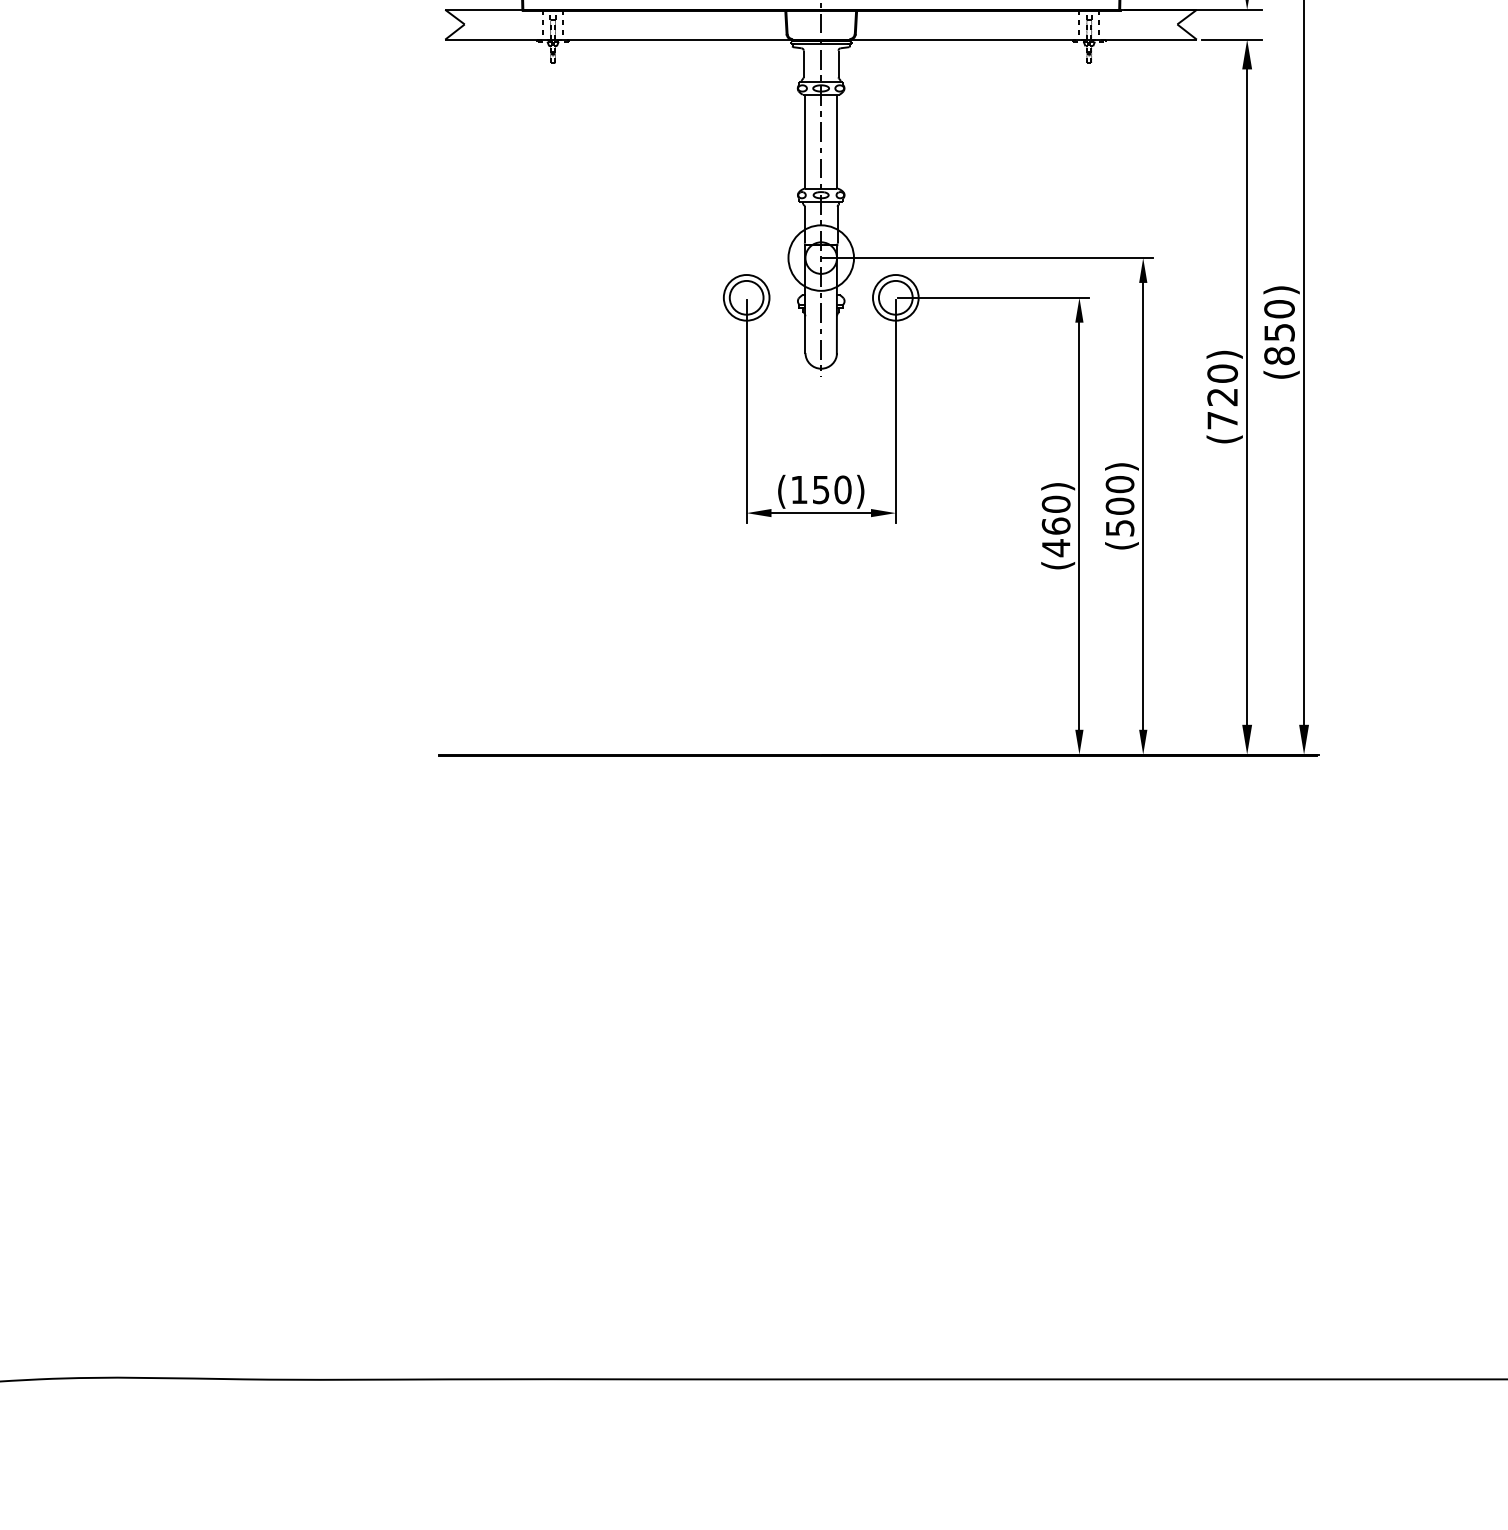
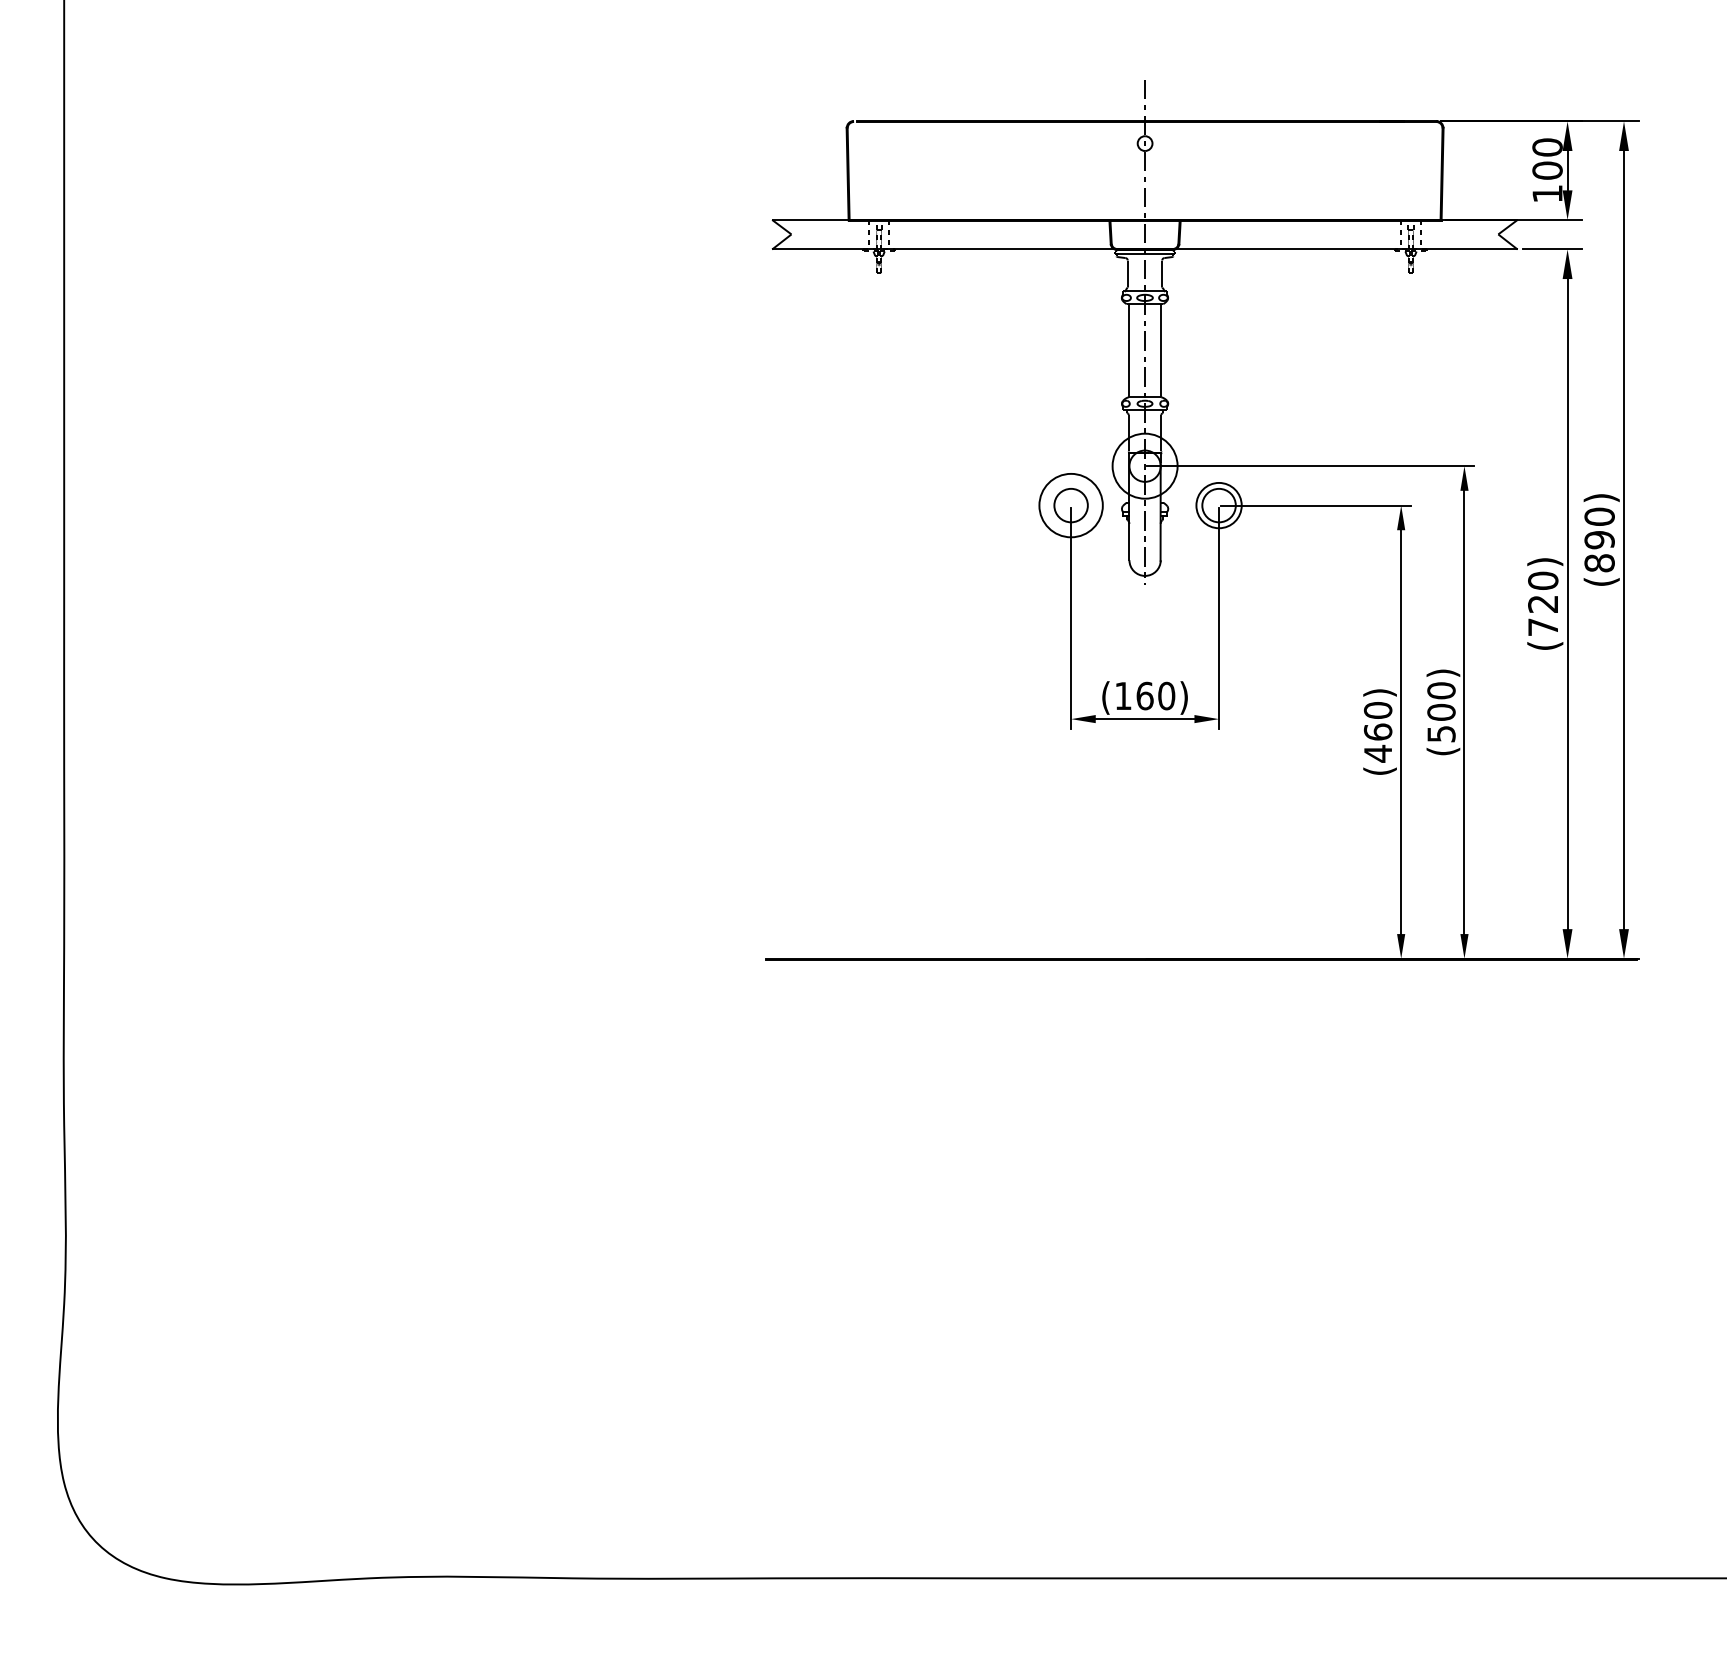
circle: (746, 297) -> (1070, 505), size x1.4
text: (1279, 333) -> (1599, 540), (850) -> (890)
text: (820, 489) -> (1144, 695), (150) -> (160)

